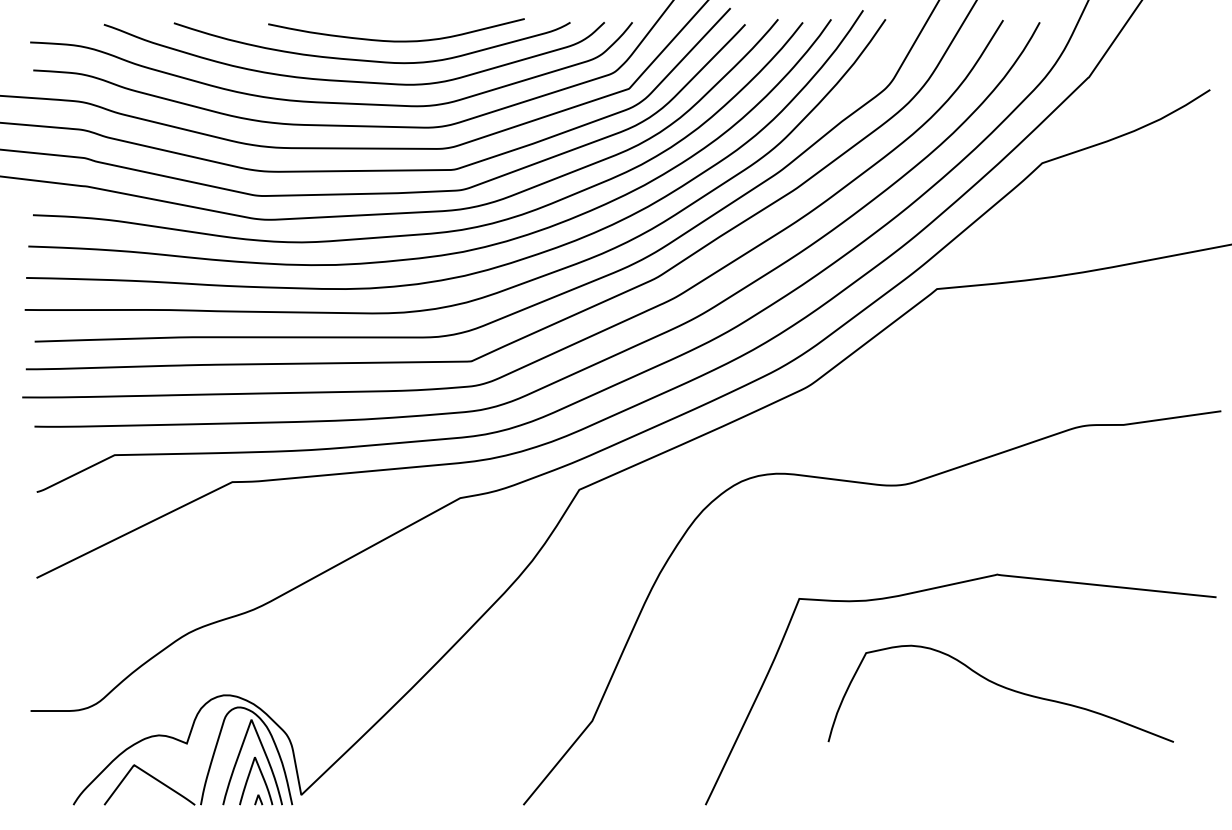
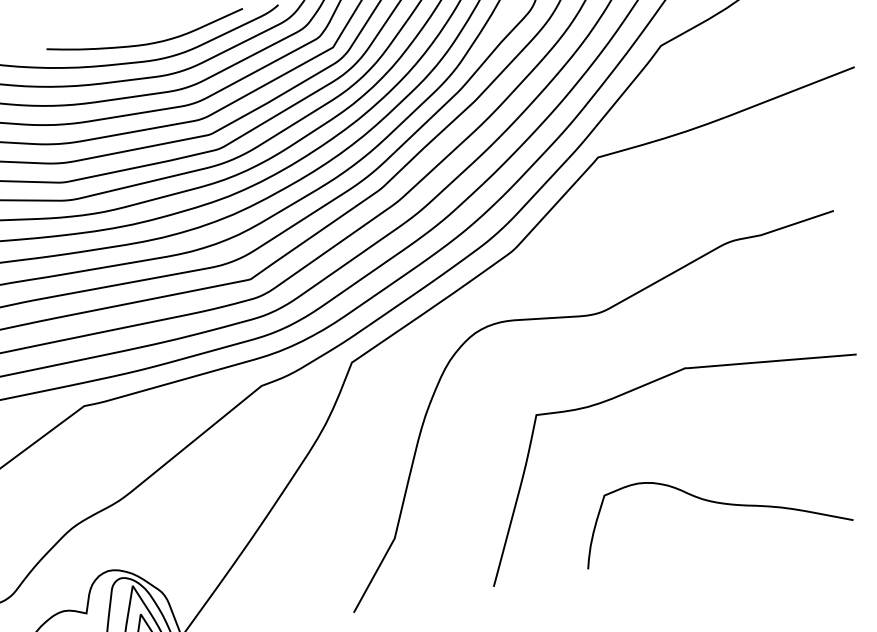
curve: (1001, 687) -> (713, 502), moved

